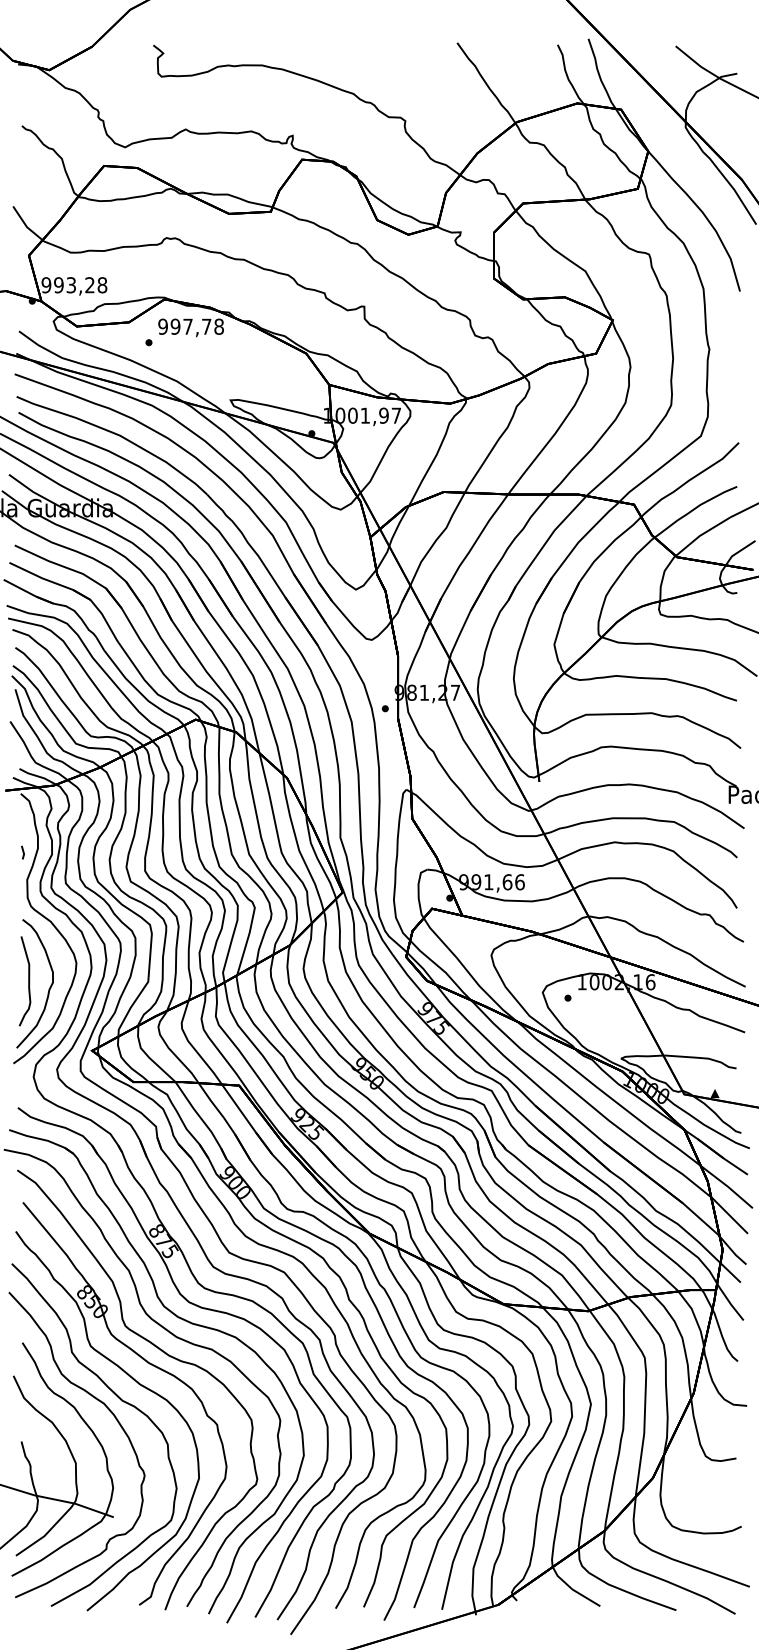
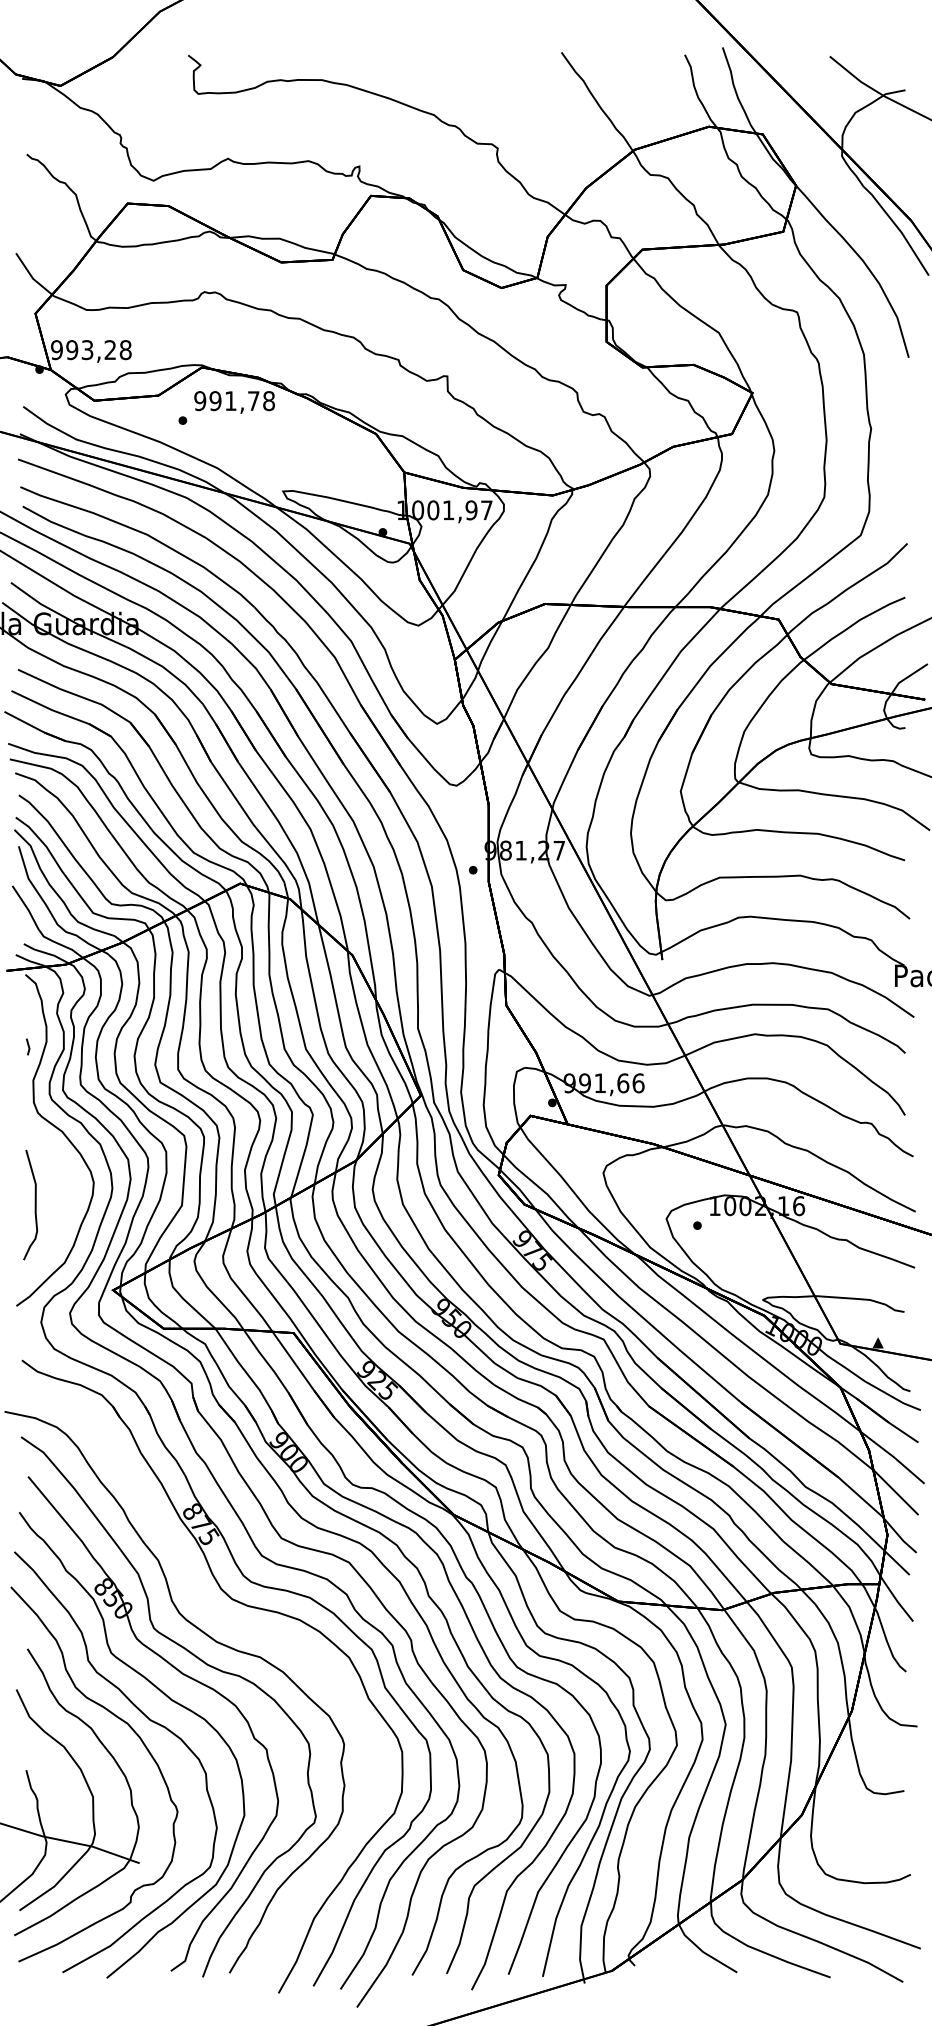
text: (187, 326) -> (230, 400), 997,78 -> 991,78
curve: (48, 989) -> (59, 1215), removed
part: (181, 1319) -> (222, 1620), removed

